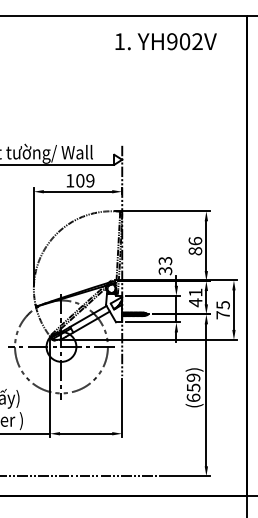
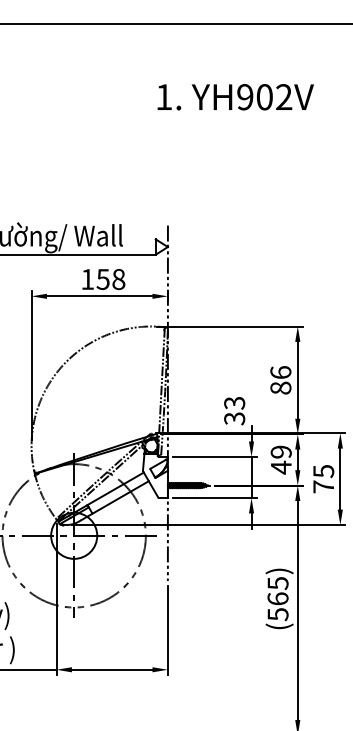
text: (165, 41) -> (234, 96), moved
text: (85, 180) -> (111, 278), 109 -> 158
text: (195, 292) -> (280, 451), 41 -> 49
text: (193, 387) -> (277, 598), (659) -> (565)

